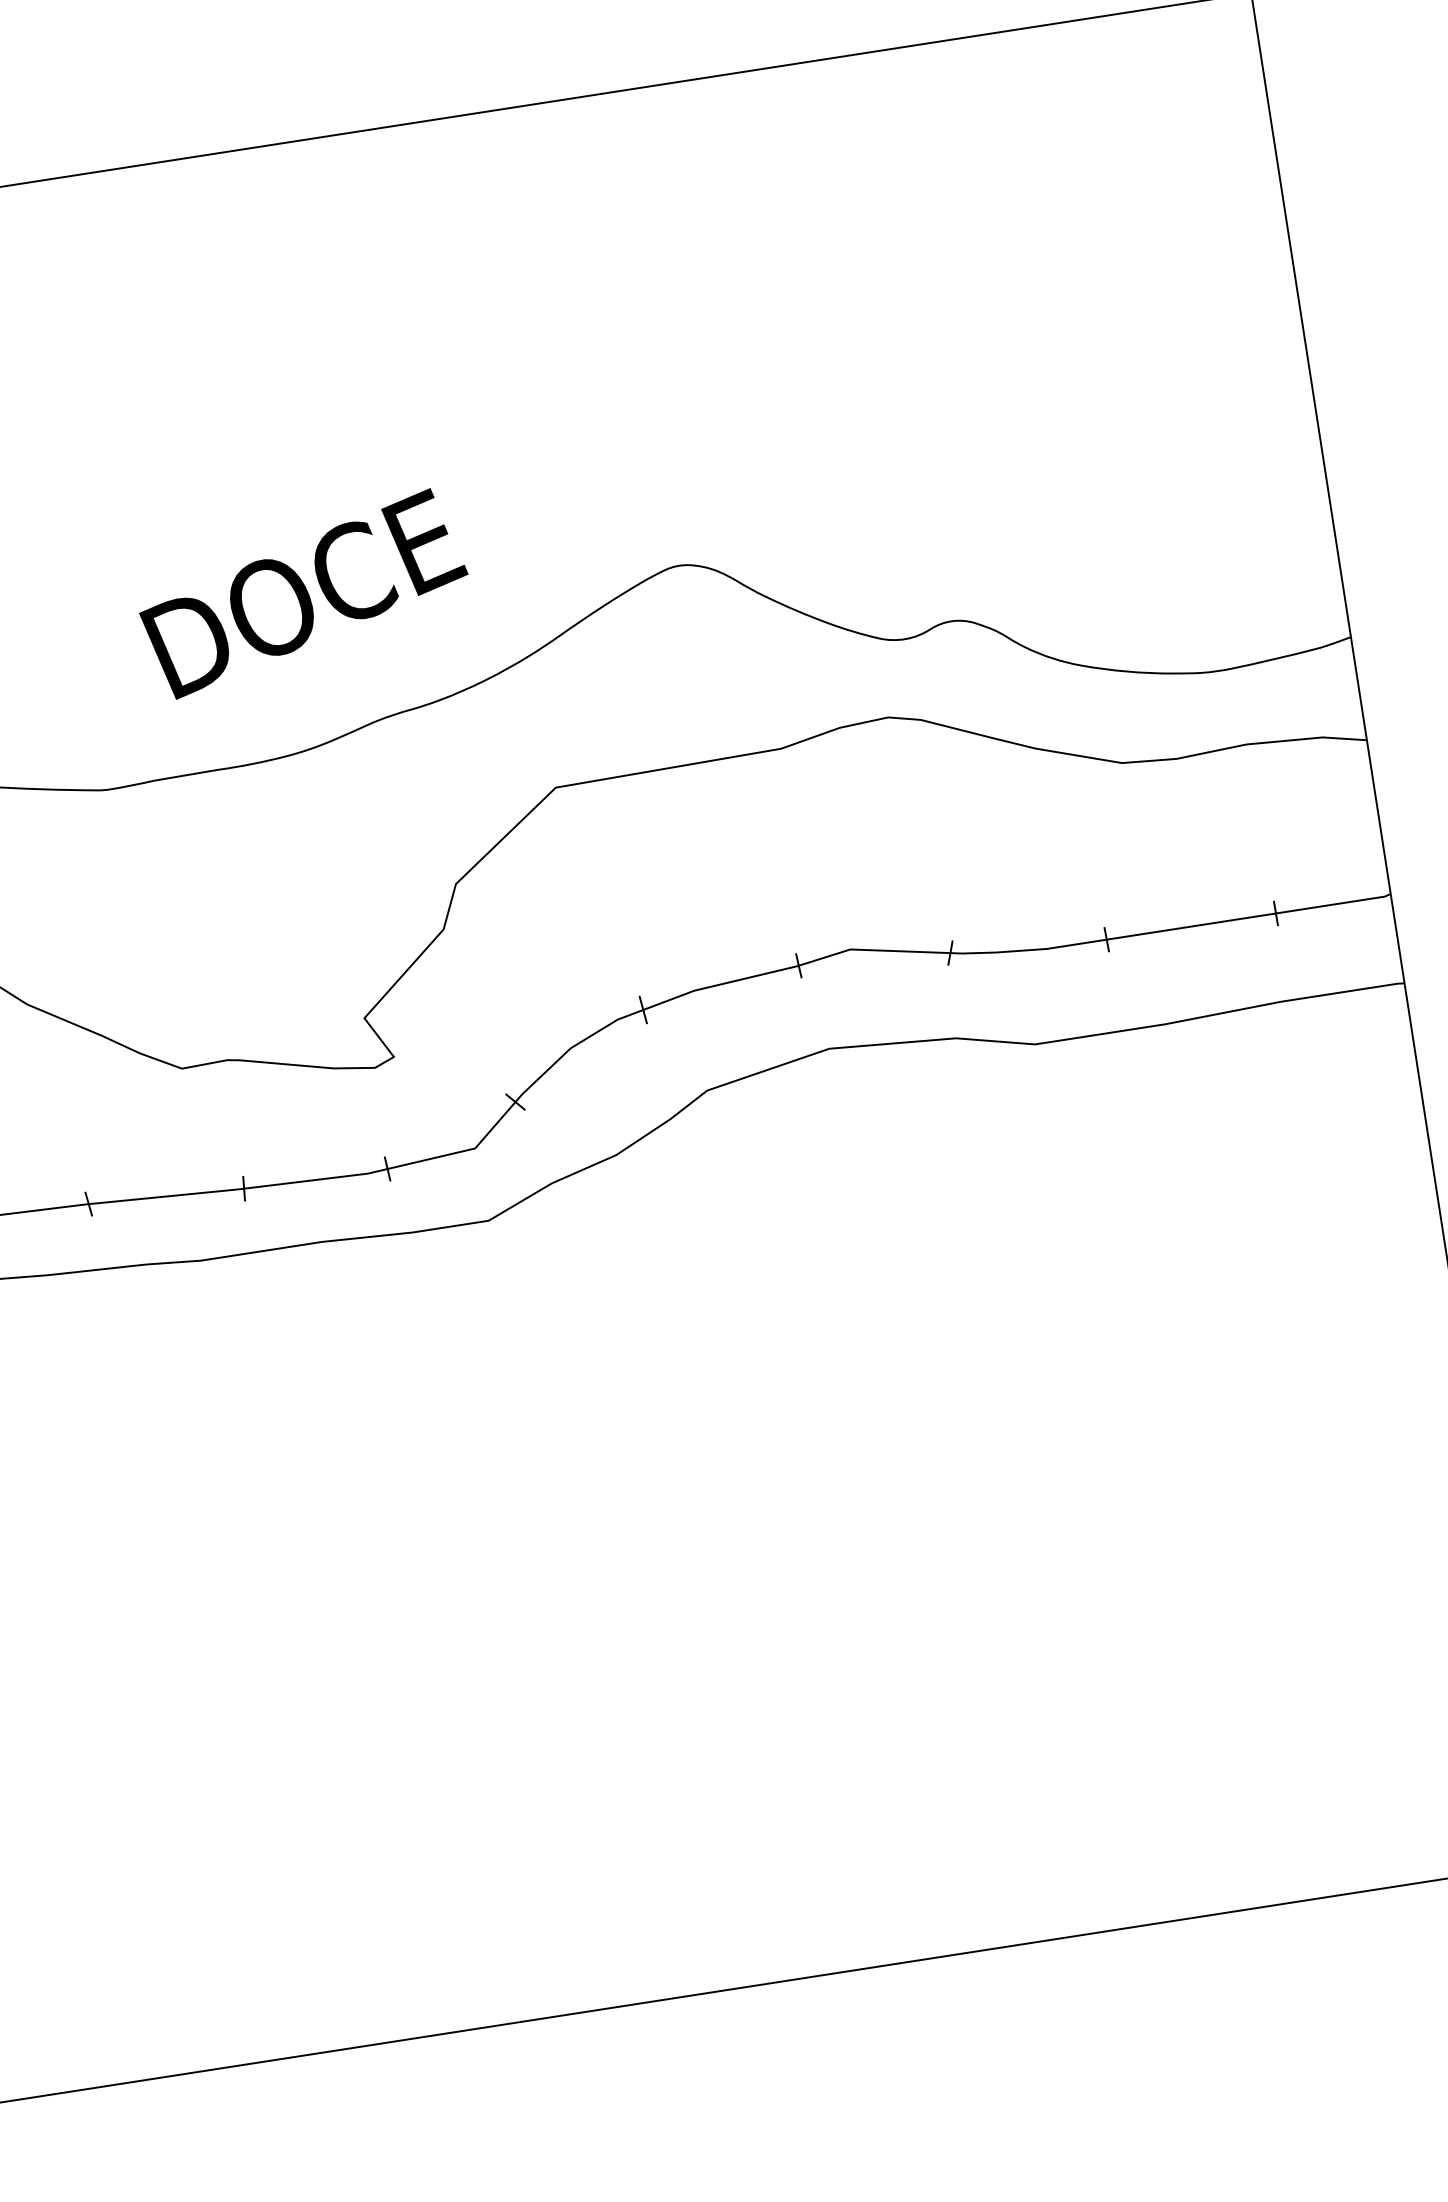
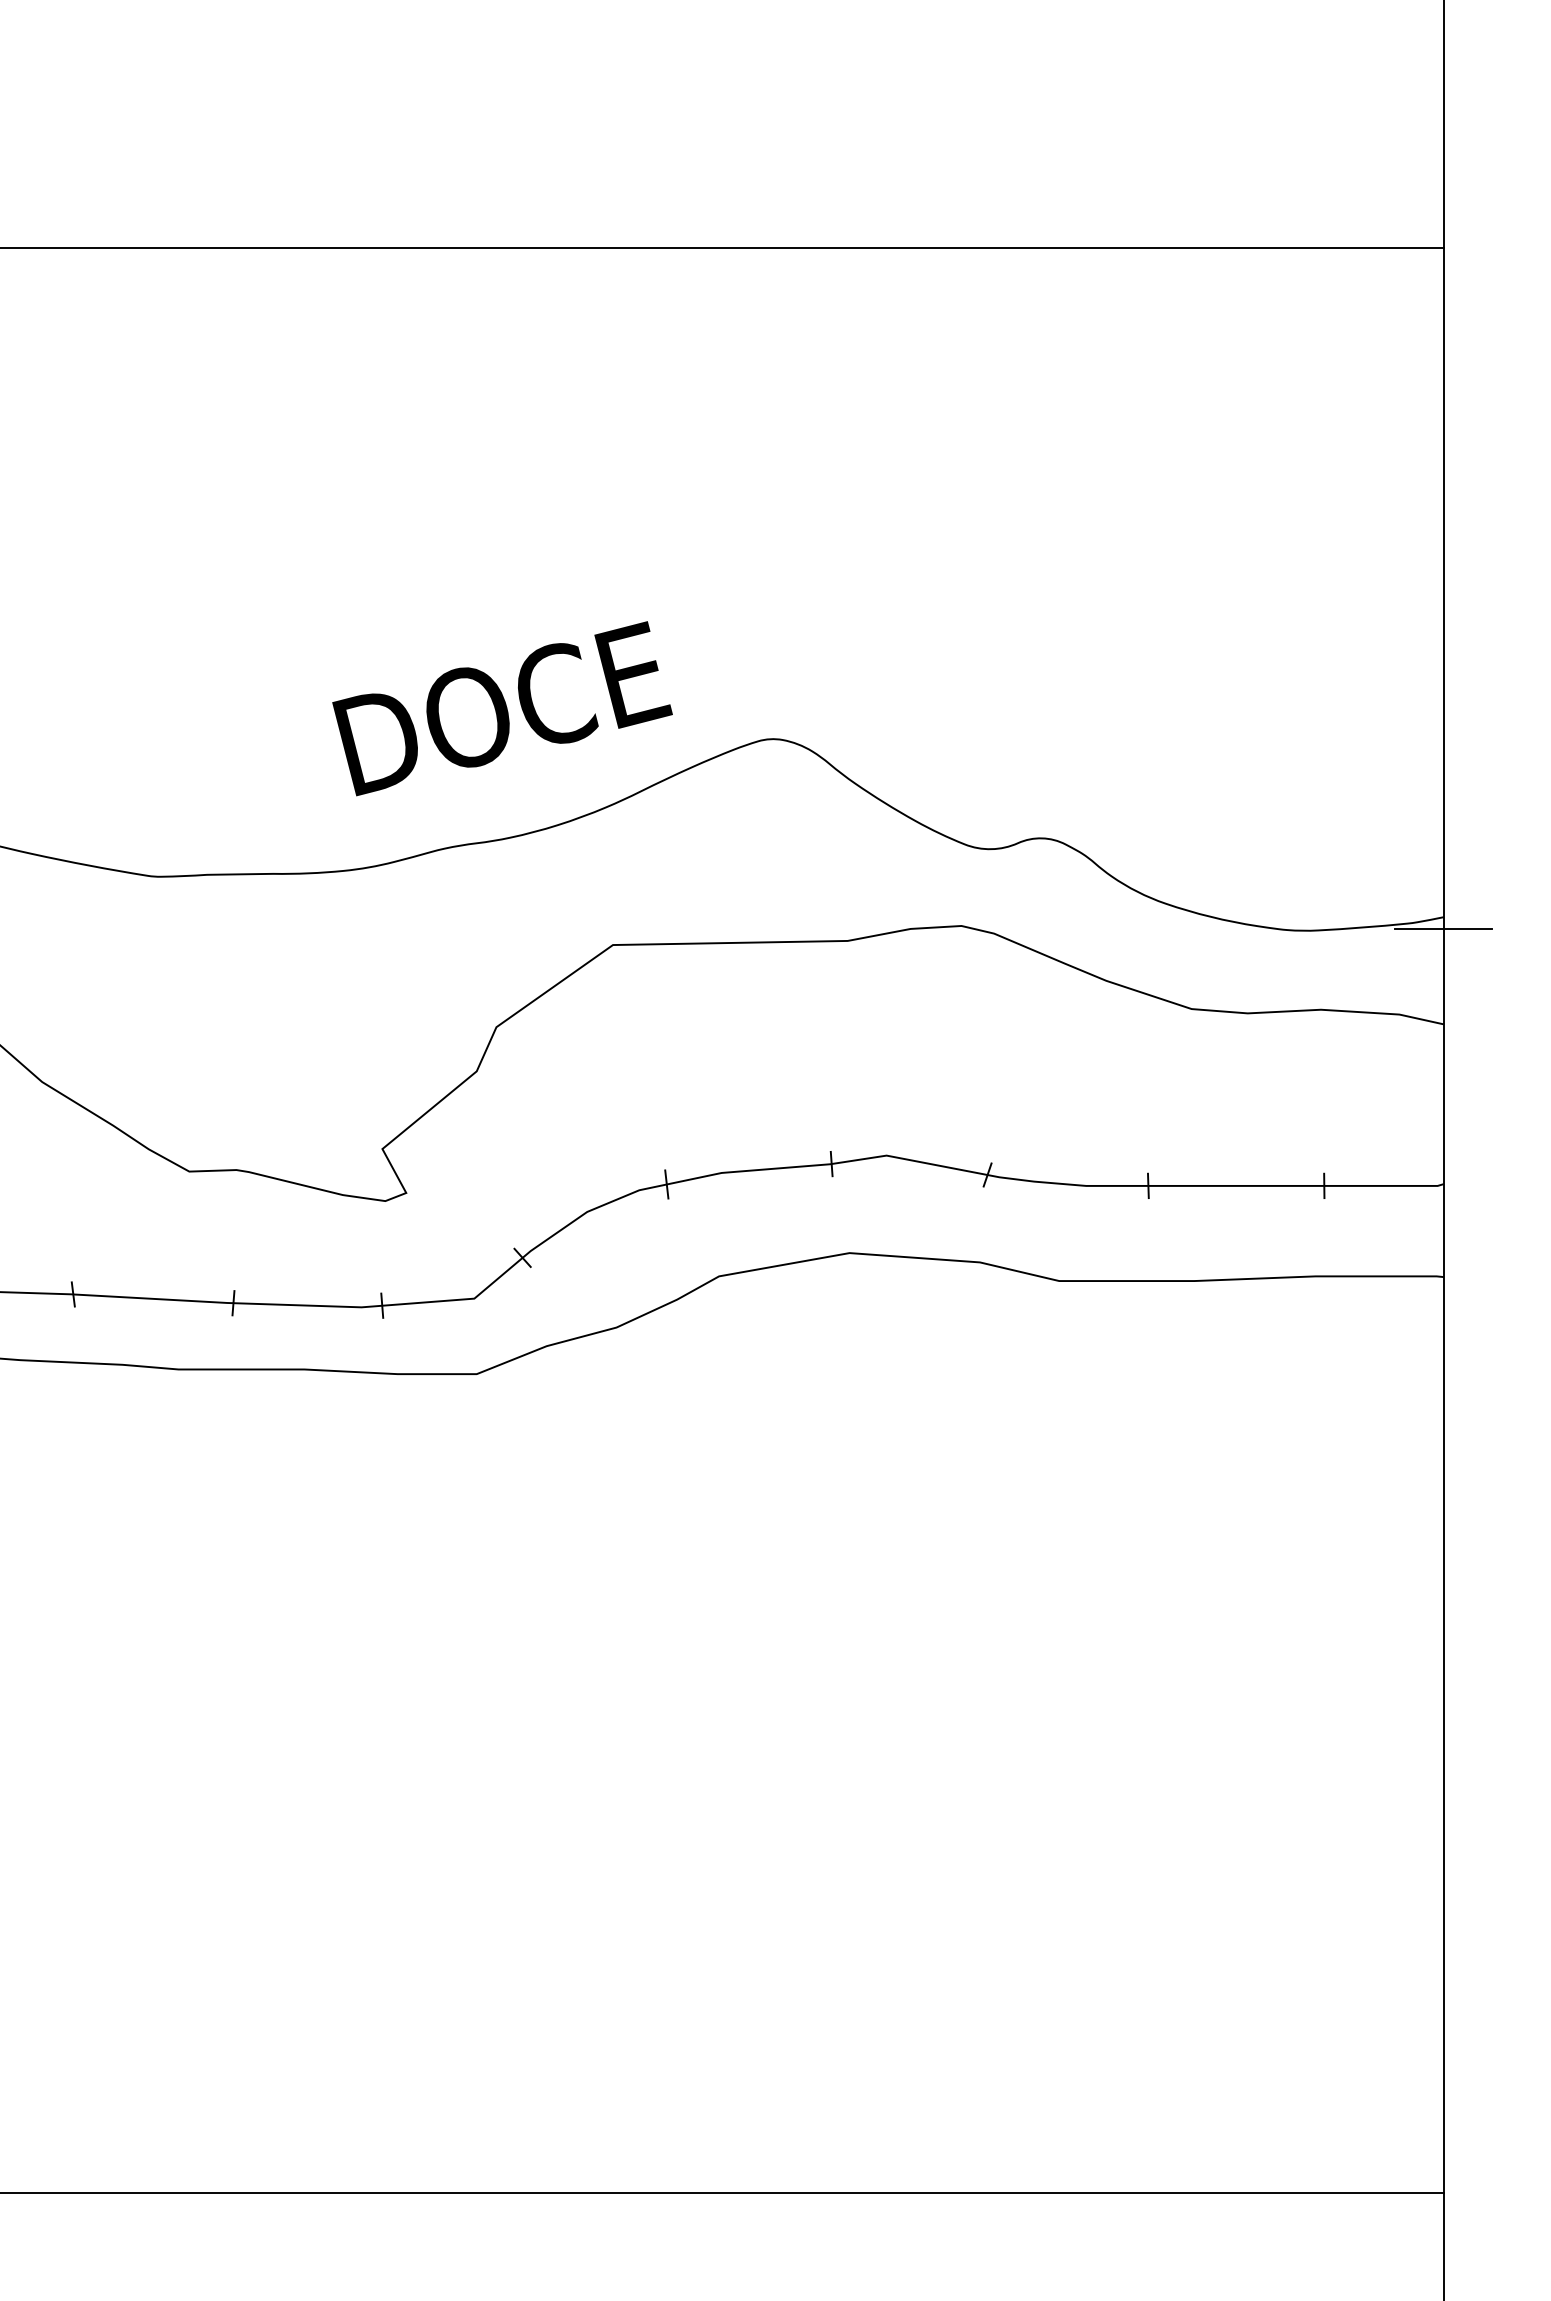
text: (303, 593) -> (502, 708), moved
line: (1352, 648) -> (1443, 928), added

